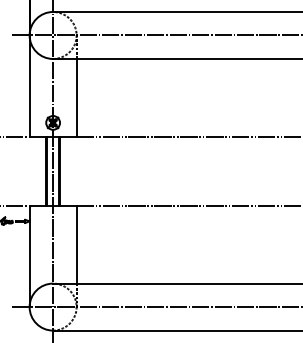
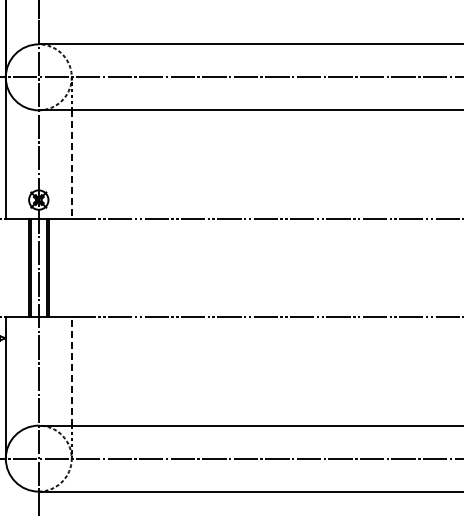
line: (76, 97) -> (71, 164), solid -> dashed
line: (76, 245) -> (71, 371), solid -> dashed

